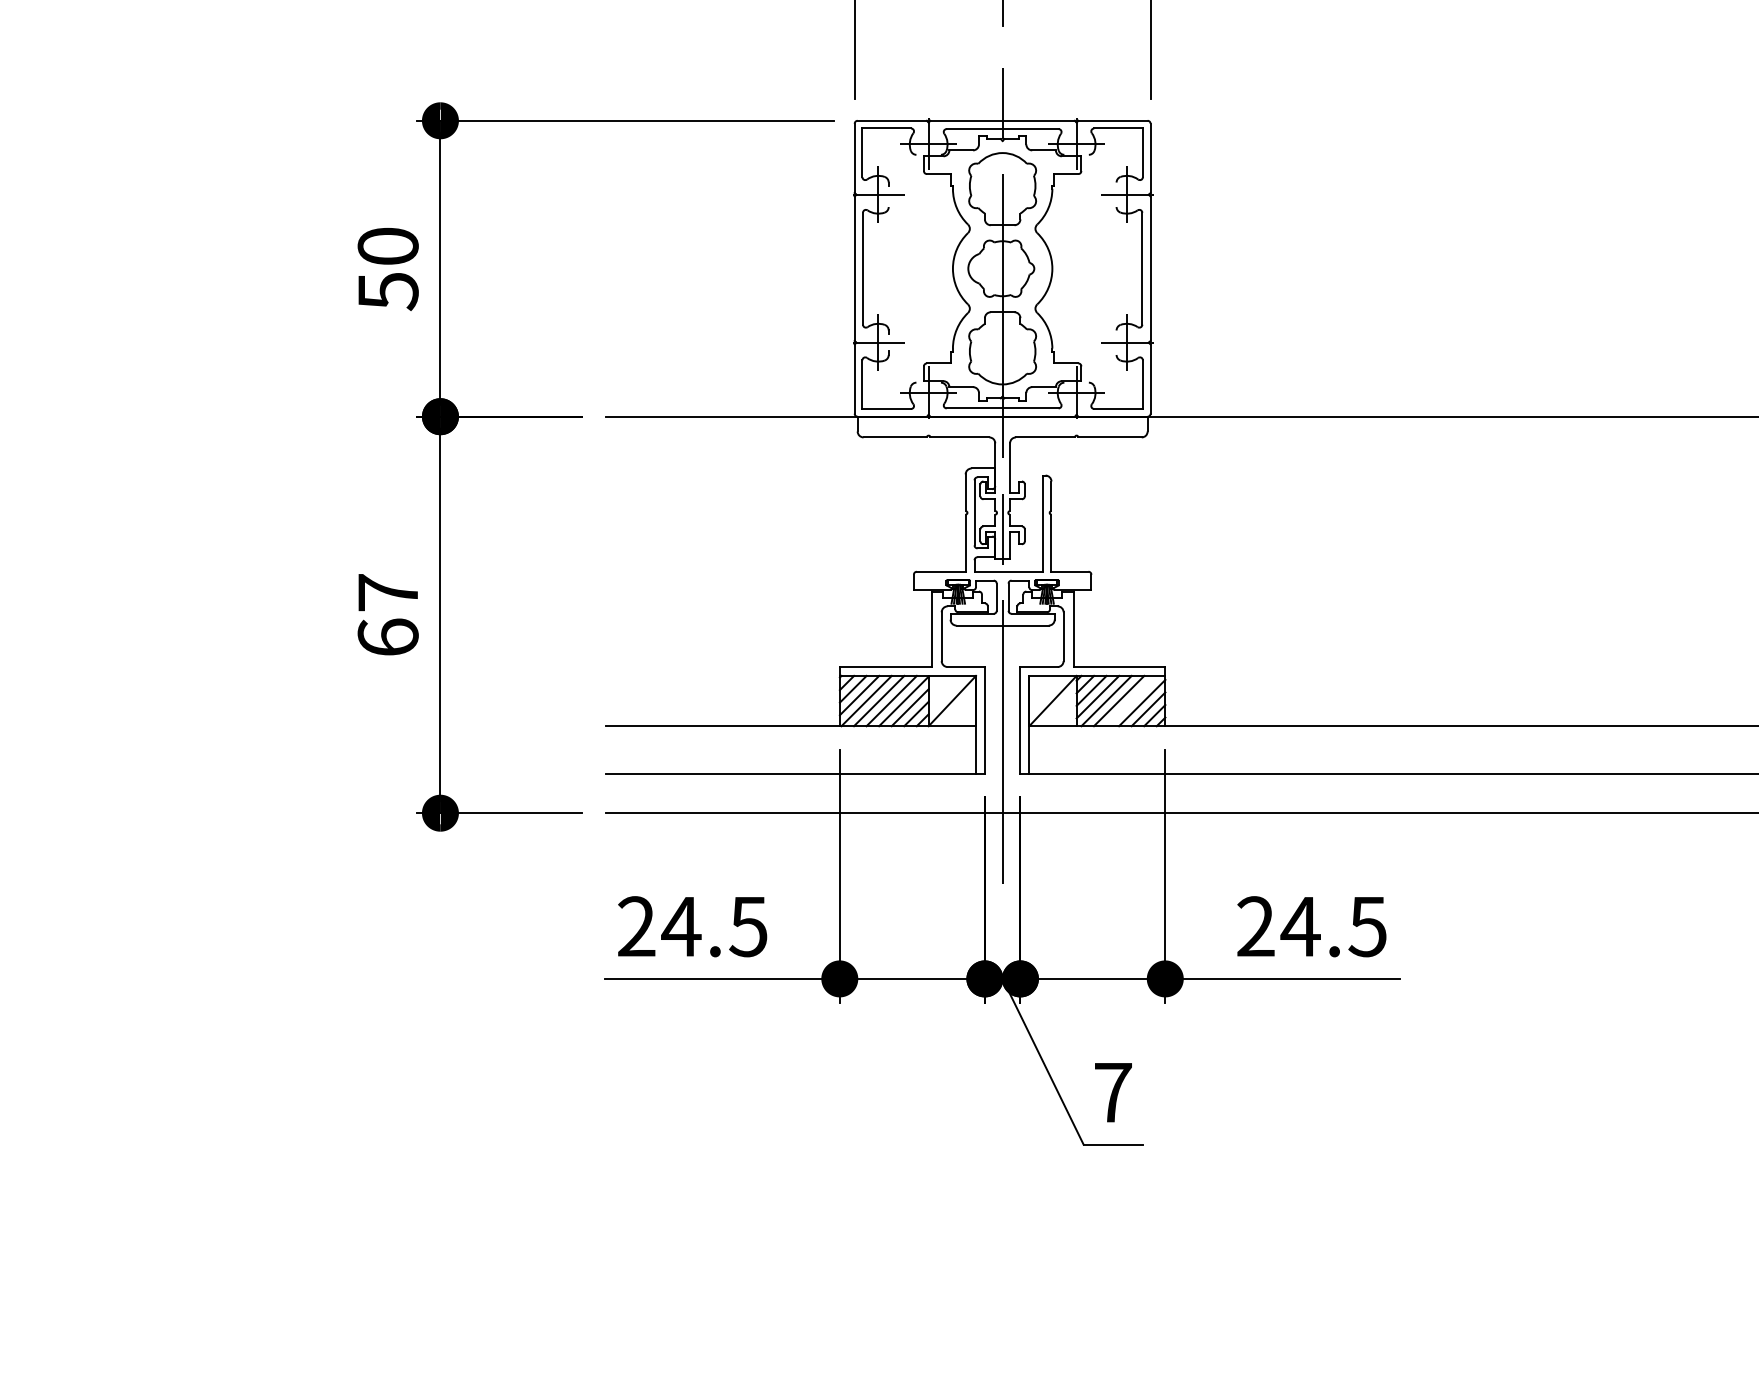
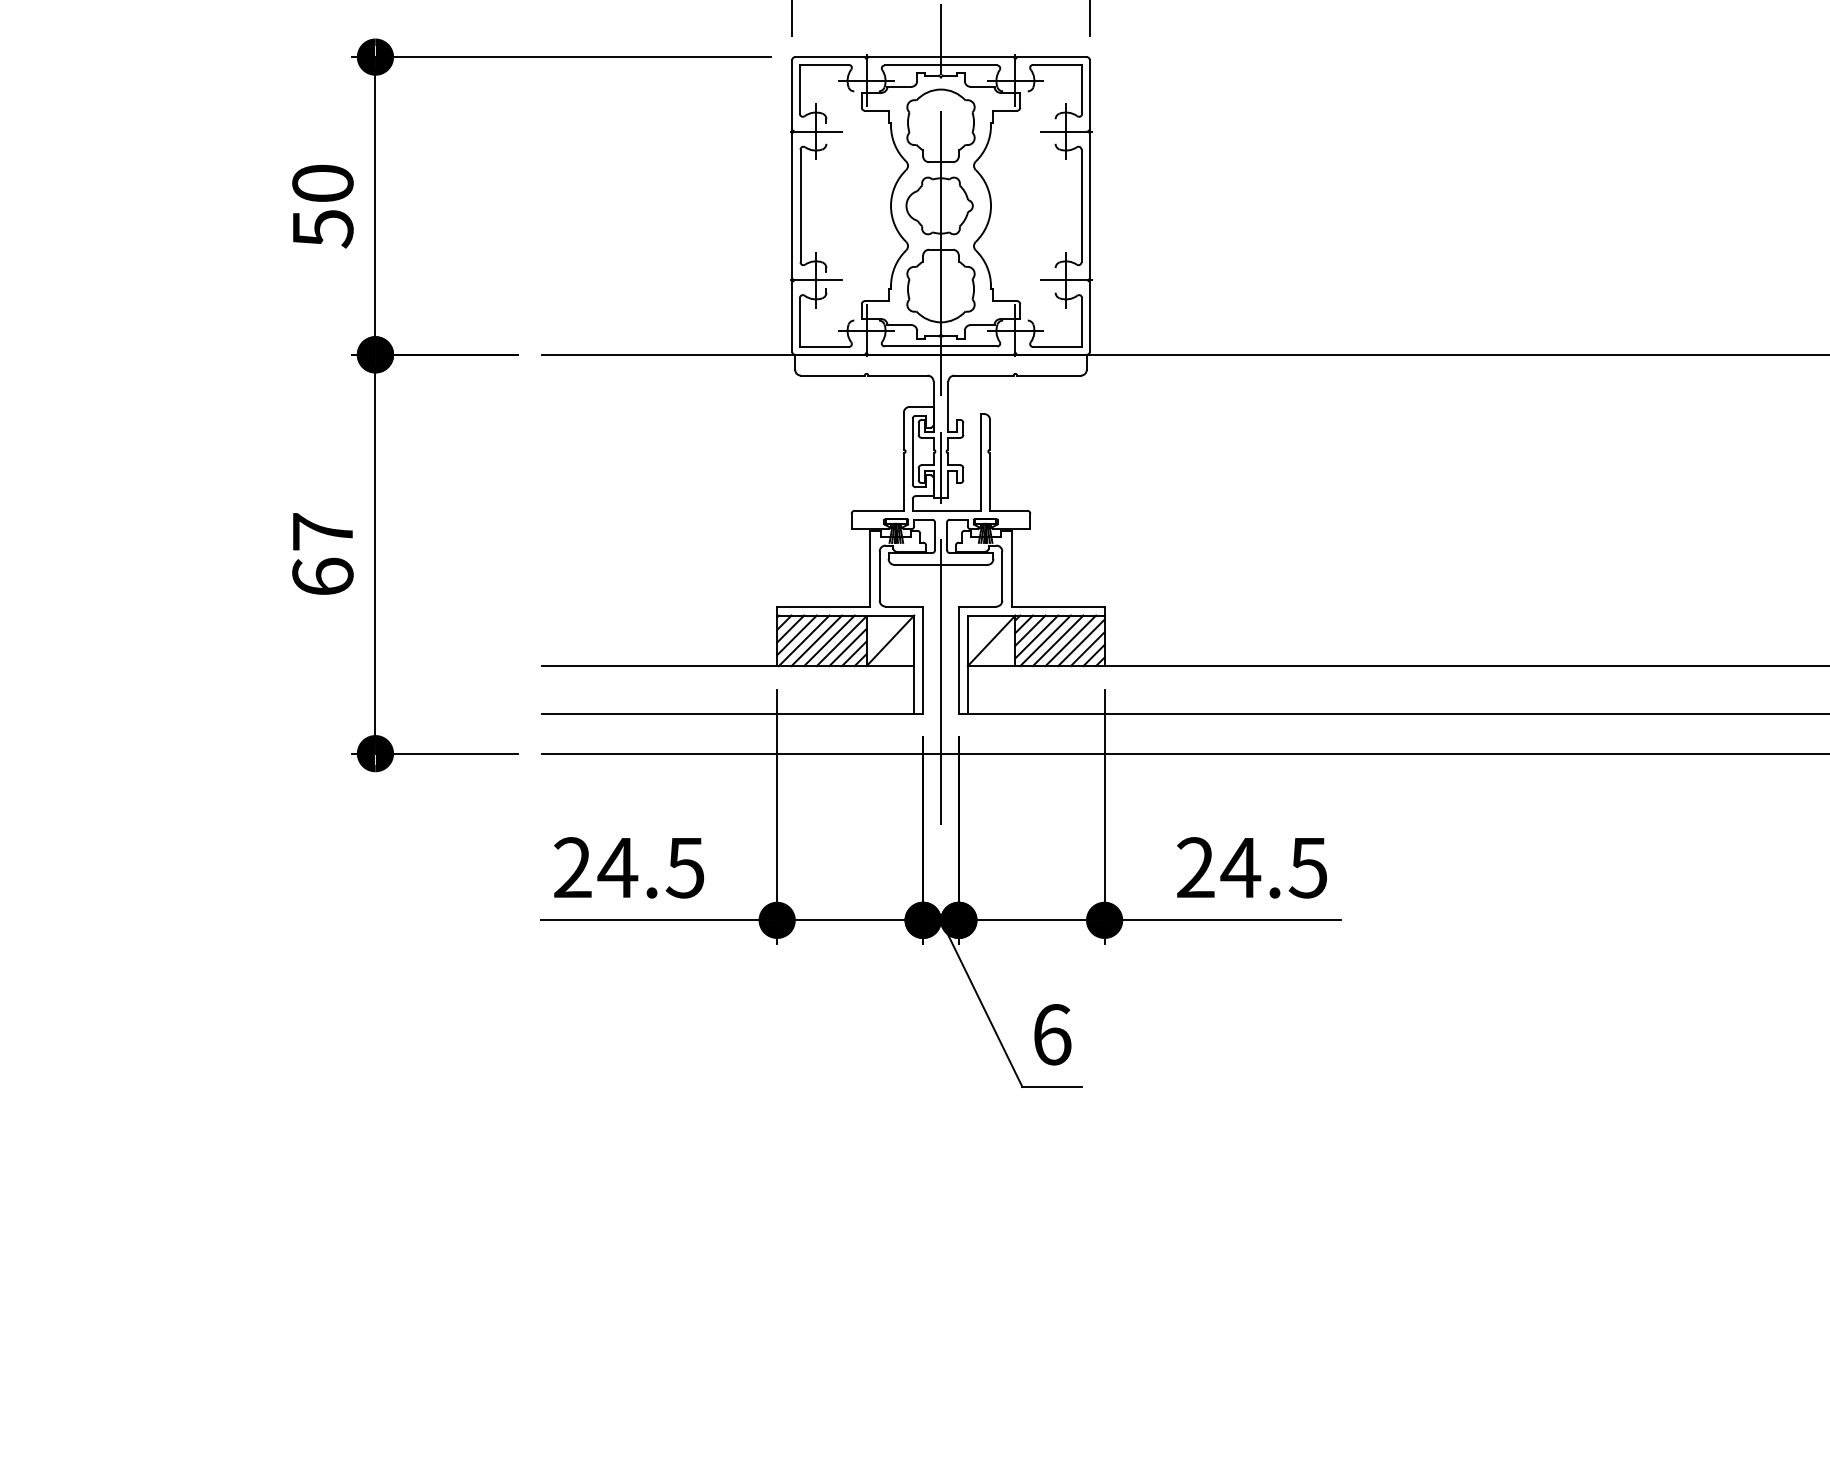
line: (1131, 700) -> (1070, 640), added
text: (1113, 1092) -> (1052, 1034), 7 -> 6

